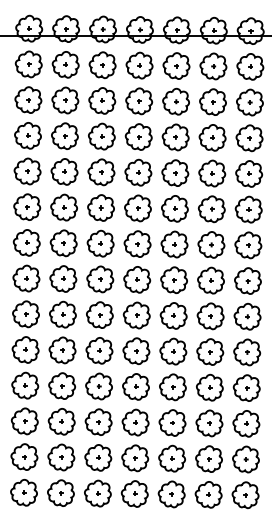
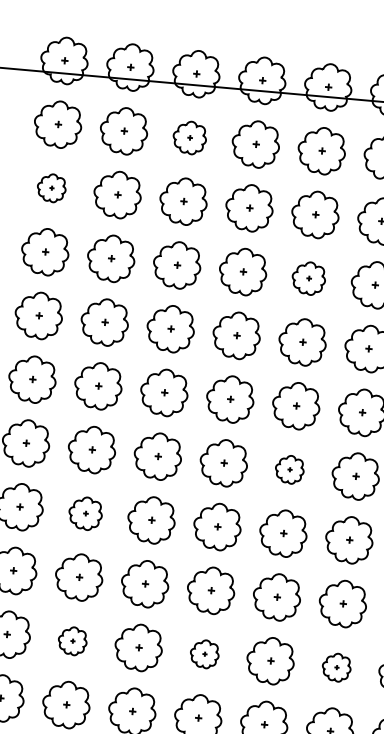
part: (102, 65) -> (189, 138), size x0.7
part: (28, 99) -> (51, 187), size x0.6
part: (175, 137) -> (308, 278), size x0.7
part: (174, 244) -> (289, 469), size x0.6
part: (63, 278) -> (85, 512), size x0.7
part: (62, 350) -> (72, 641), size x0.6
part: (136, 350) -> (204, 653), size x0.6
part: (210, 351) -> (337, 666), size x0.6

